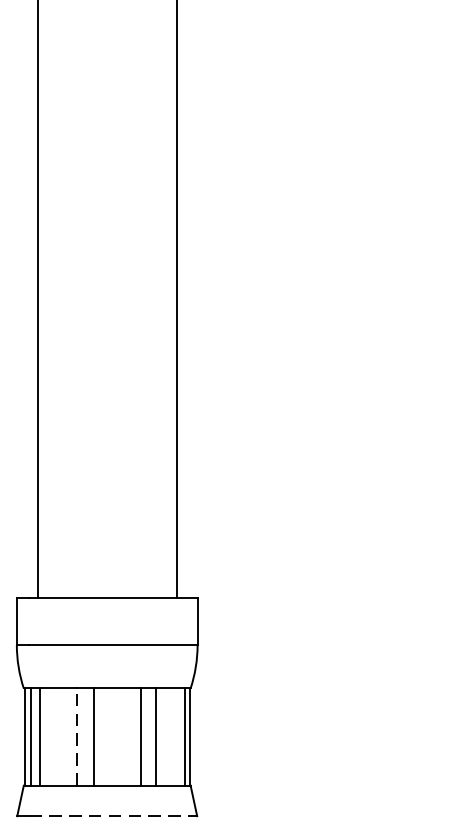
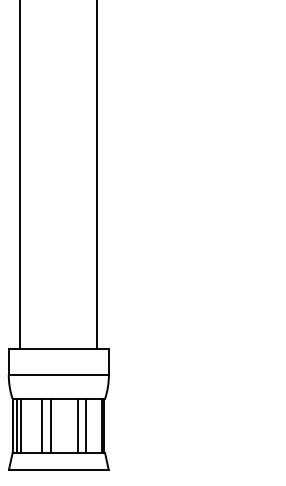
line: (77, 736) -> (42, 425), dashed -> solid
line: (113, 815) -> (62, 469), dashed -> solid

